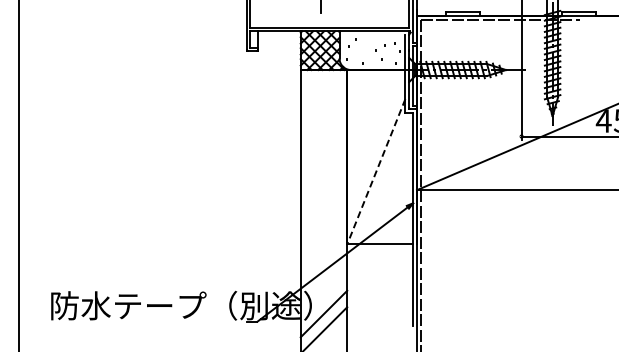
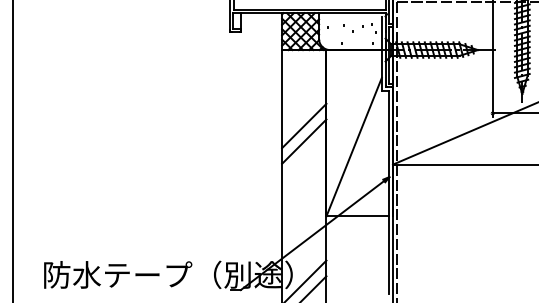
line: (323, 149) -> (303, 125), added
line: (323, 165) -> (303, 141), added
line: (376, 172) -> (354, 147), dashed -> solid

